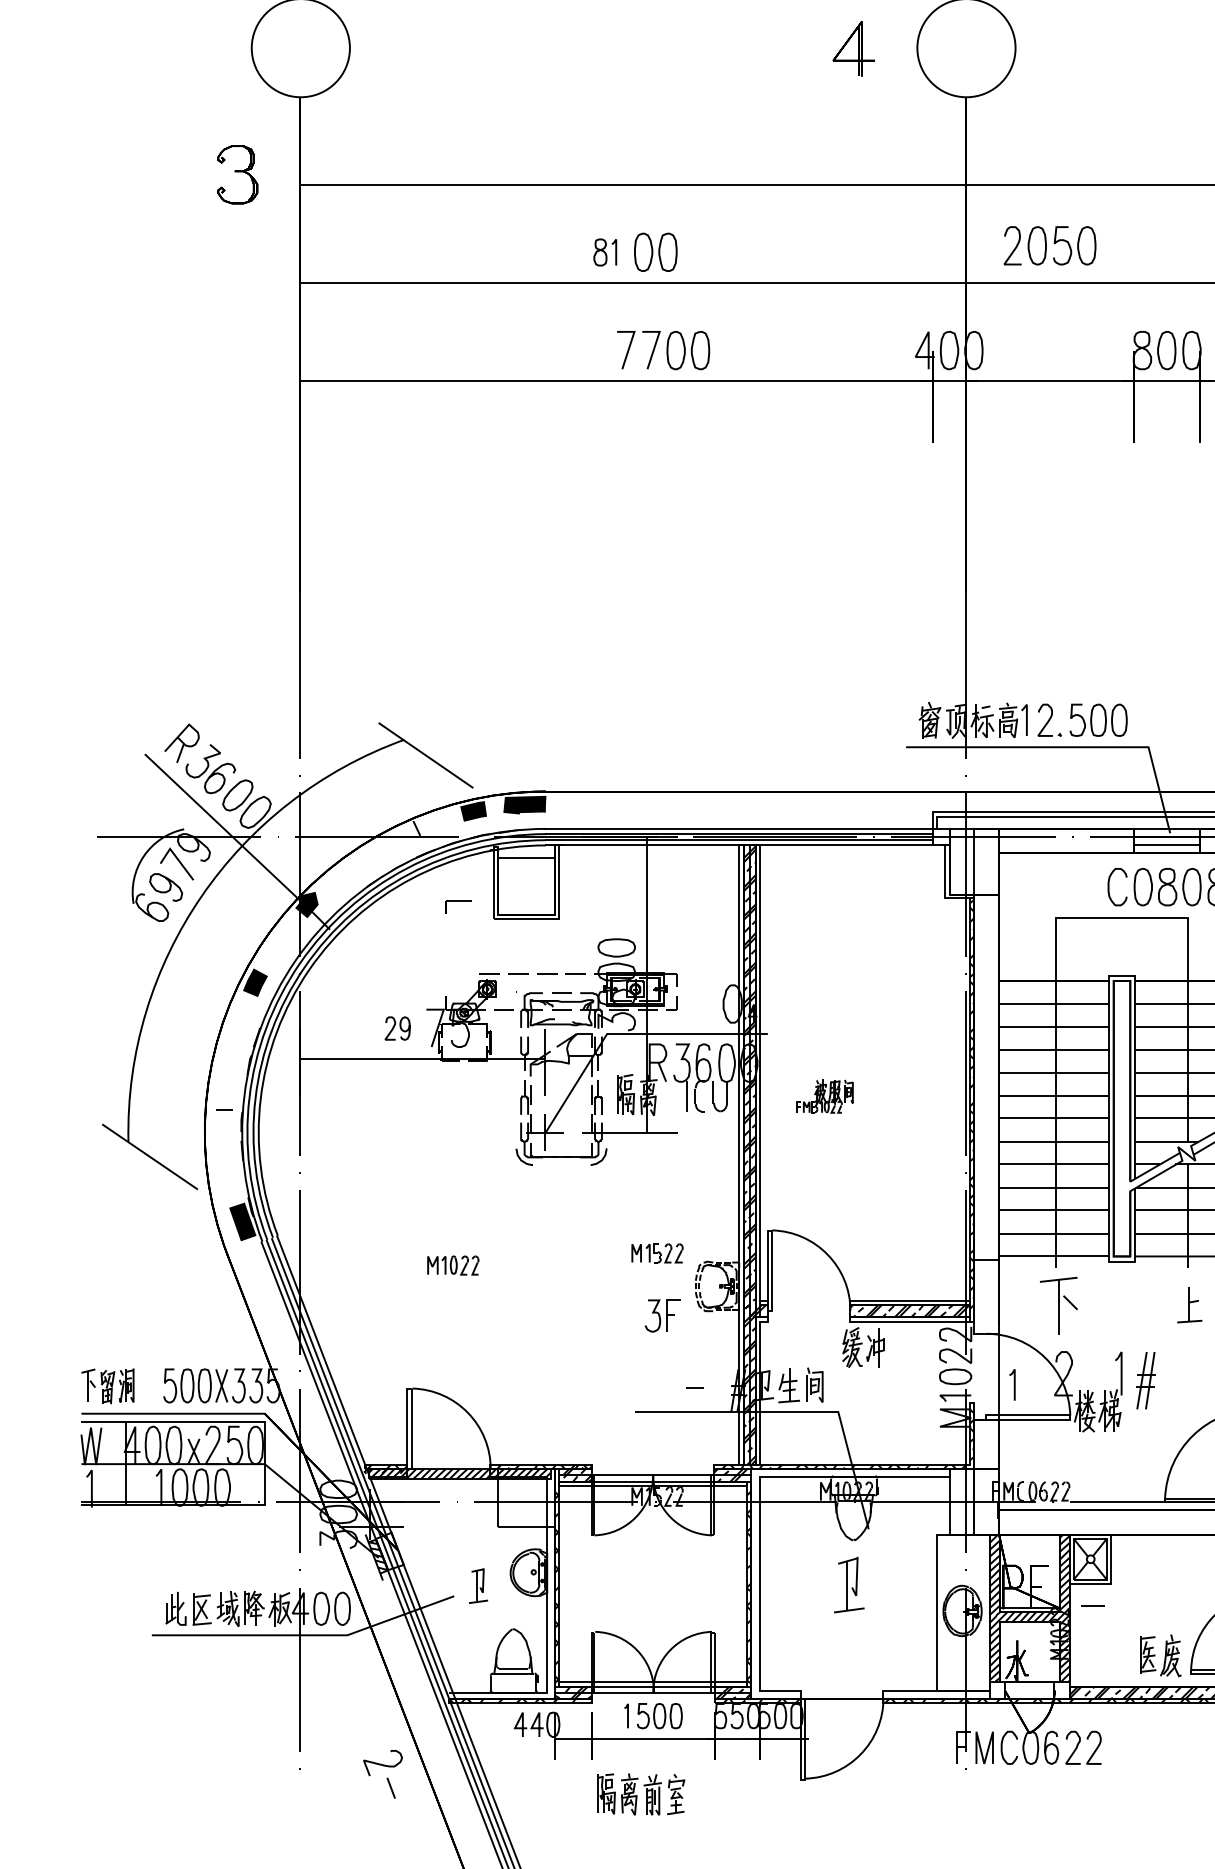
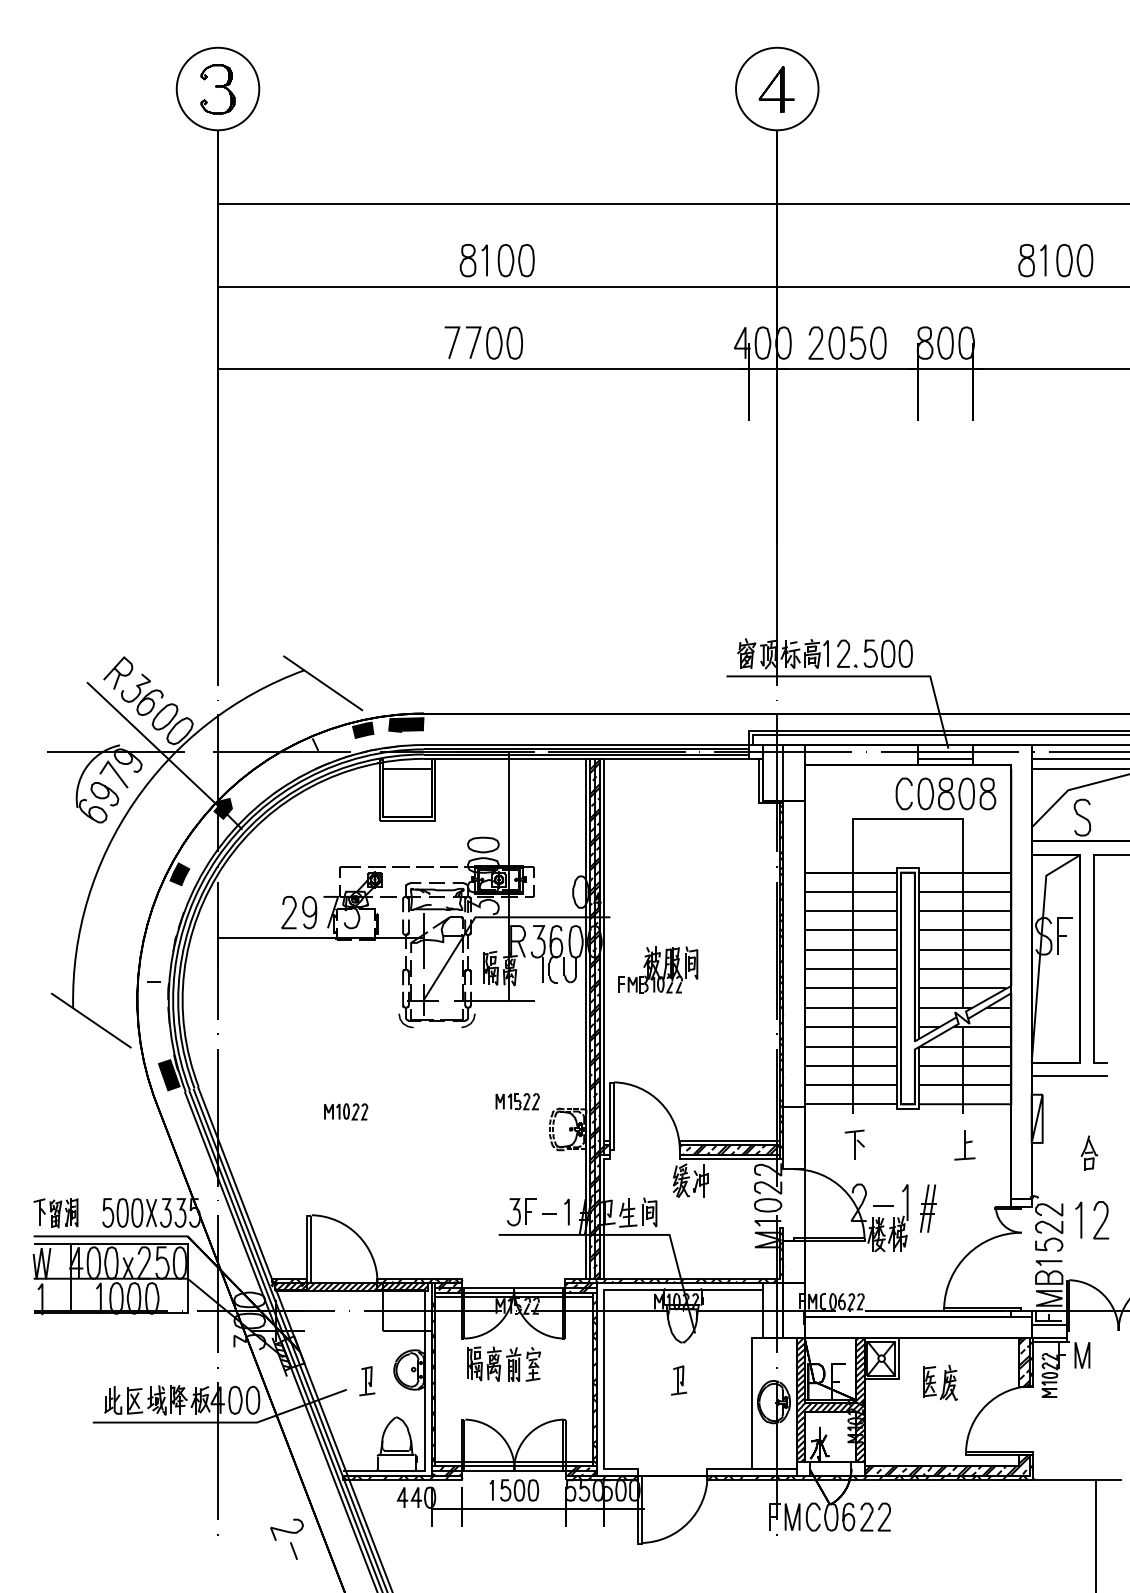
part: (853, 48) -> (776, 89), moved
part: (237, 174) -> (217, 89), moved
part: (1050, 245) -> (847, 342), moved
part: (604, 252) -> (473, 260), size x1.43
part: (663, 349) -> (483, 342), moved
part: (457, 906) -> (349, 871), moved
part: (397, 1028) -> (299, 912), size x1.67
part: (825, 1096) -> (658, 969), size x1.67
part: (1058, 1304) -> (854, 1144), size x0.62
part: (662, 1316) -> (521, 1212), moved
line: (1013, 1384) -> (567, 1211), moved
part: (850, 1585) -> (679, 1380), size x0.62
line: (1092, 1605) -> (883, 1205), moved
part: (1160, 1655) -> (940, 1382), moved
part: (641, 1793) -> (504, 1363), moved

